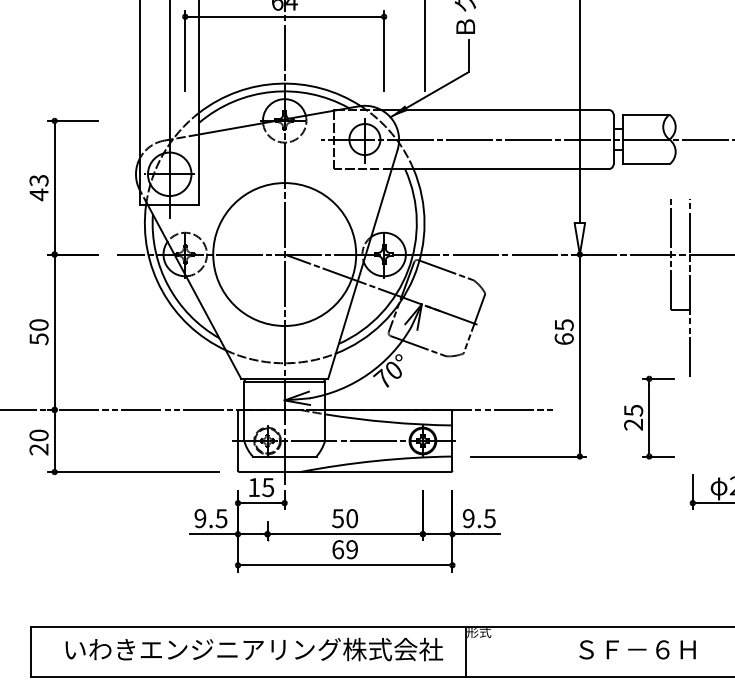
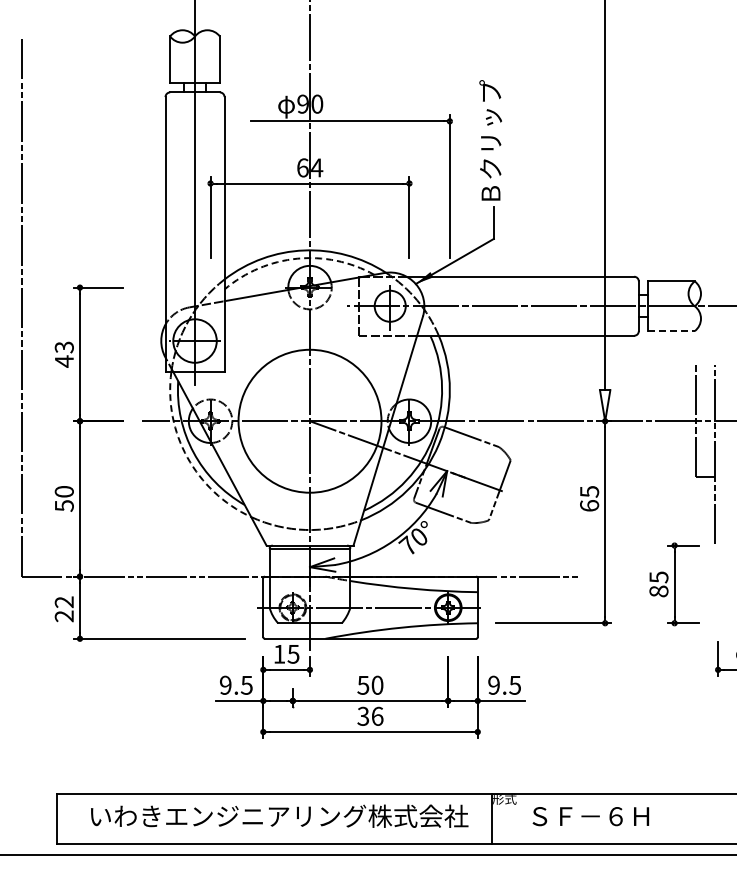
arc: (272, 91) -> (297, 258), solid -> dashed
line: (646, 164) -> (671, 331), solid -> dashed
arc: (162, 290) -> (187, 457), solid -> dashed
text: (633, 424) -> (658, 591), 25 -> 85
text: (38, 435) -> (63, 602), 20 -> 22
text: (345, 548) -> (370, 715), 69 -> 36
text: (637, 649) -> (590, 816), moved

